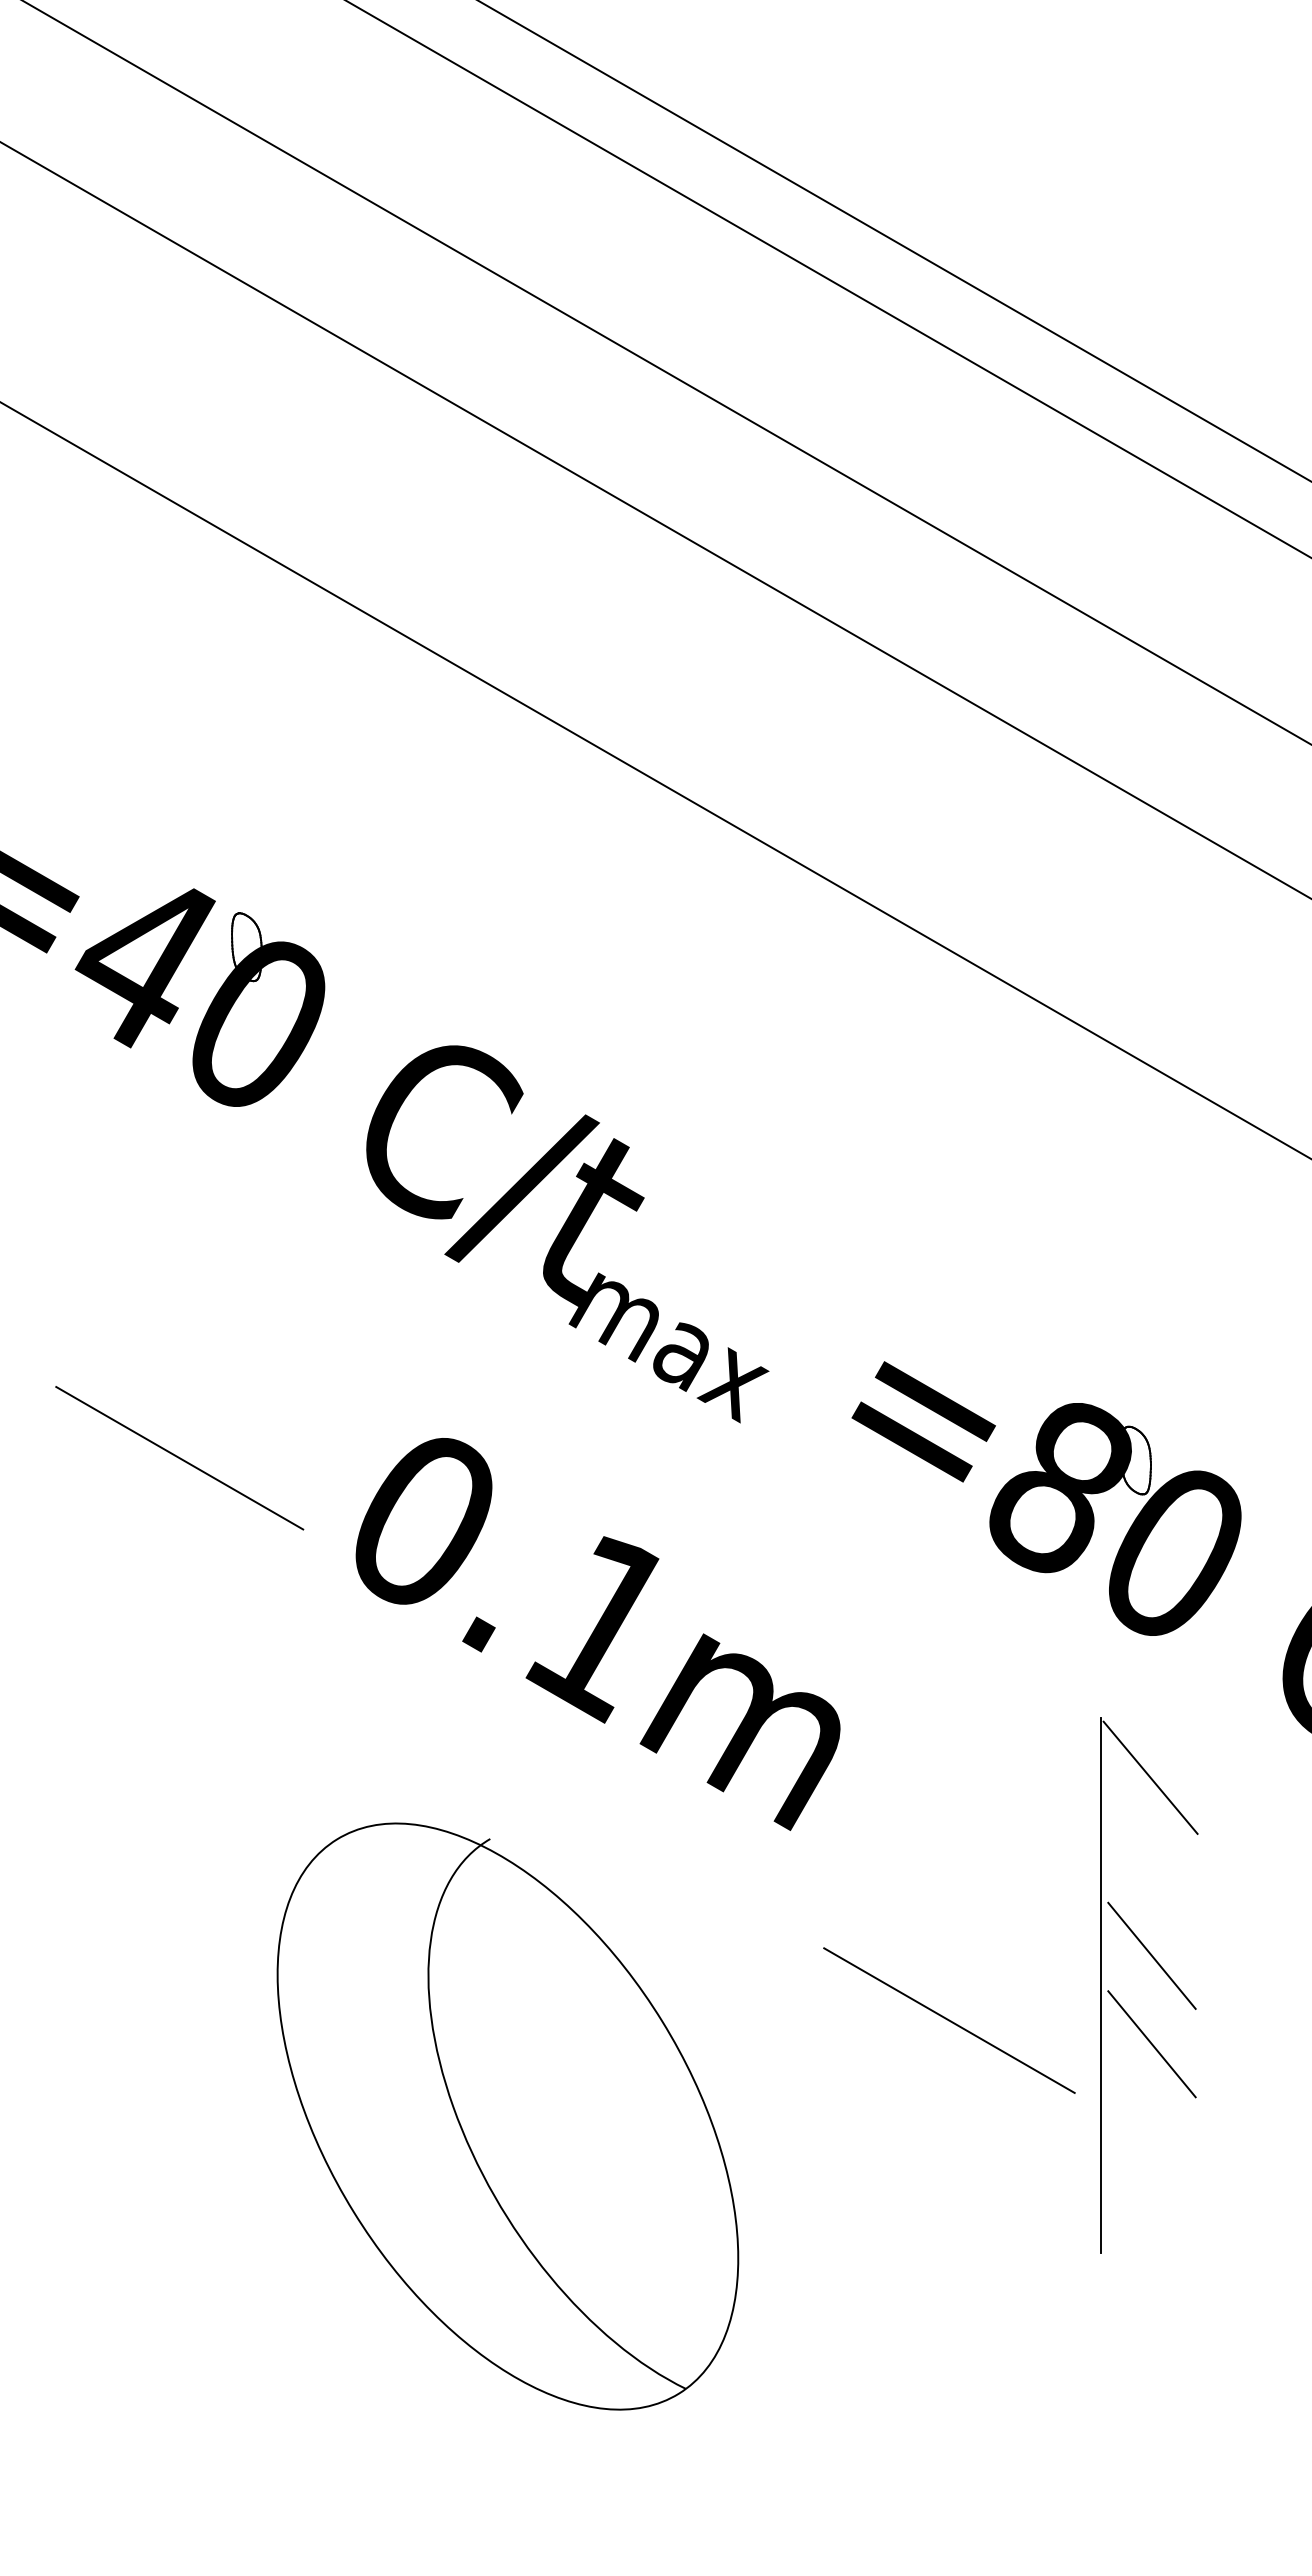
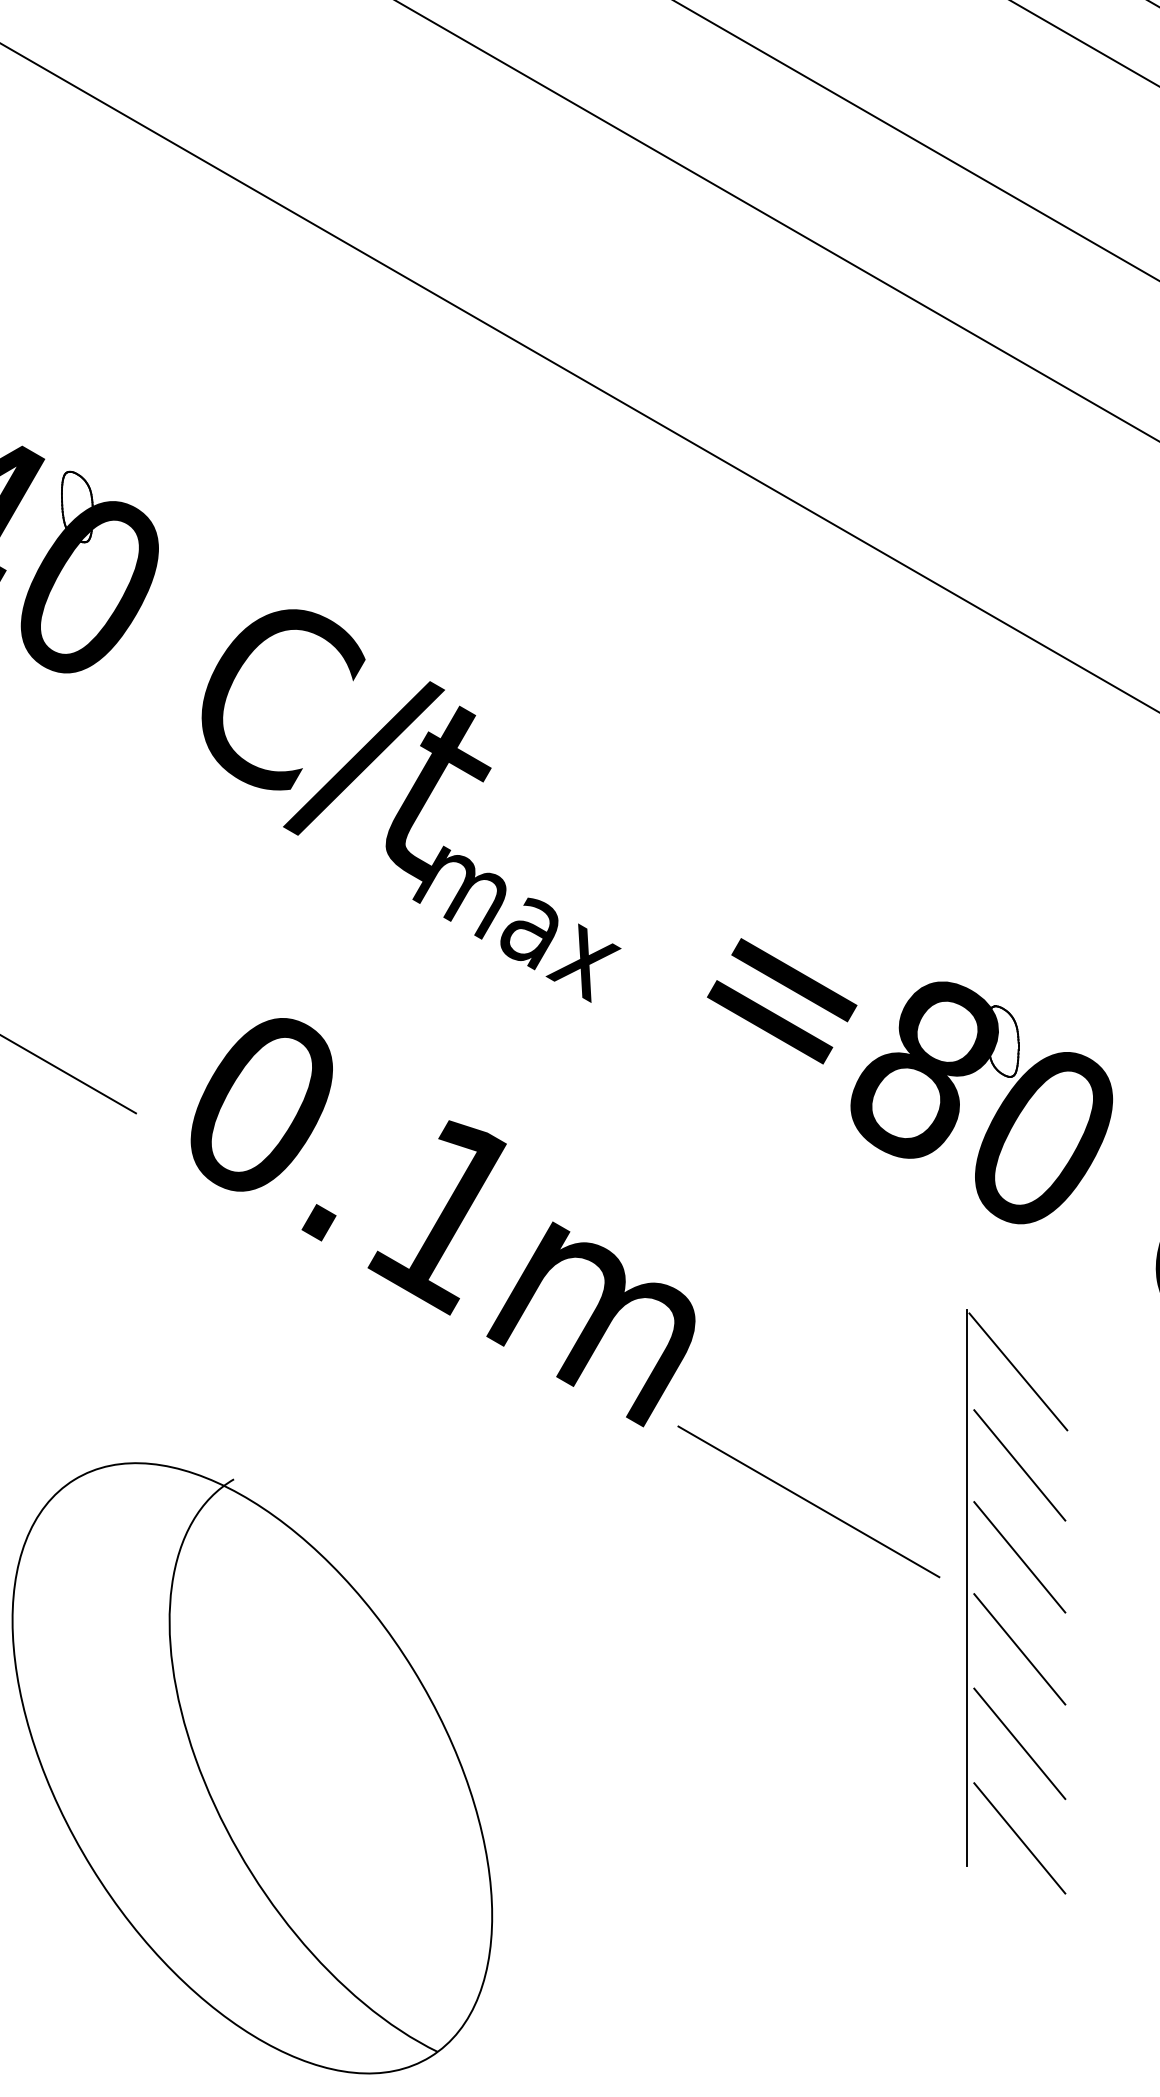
line: (1151, 1867) -> (1019, 1465), added
line: (949, 2020) -> (808, 1501), moved
part: (507, 2116) -> (251, 1768), moved
line: (1151, 2135) -> (1019, 1744), added
line: (1151, 2225) -> (1019, 1838), added

